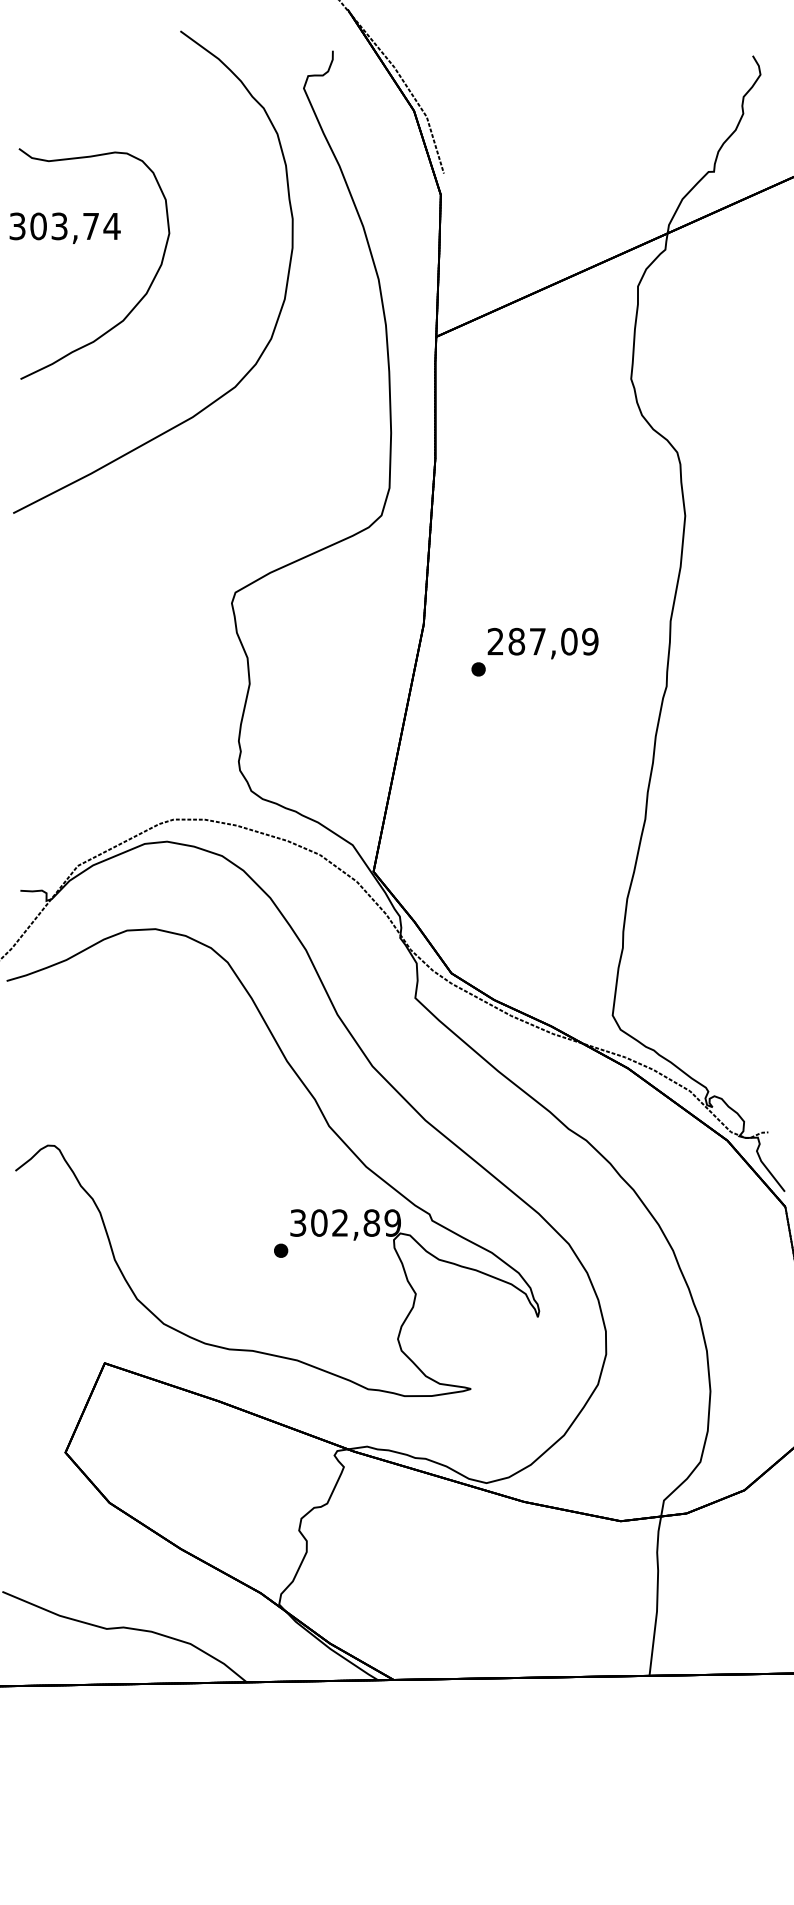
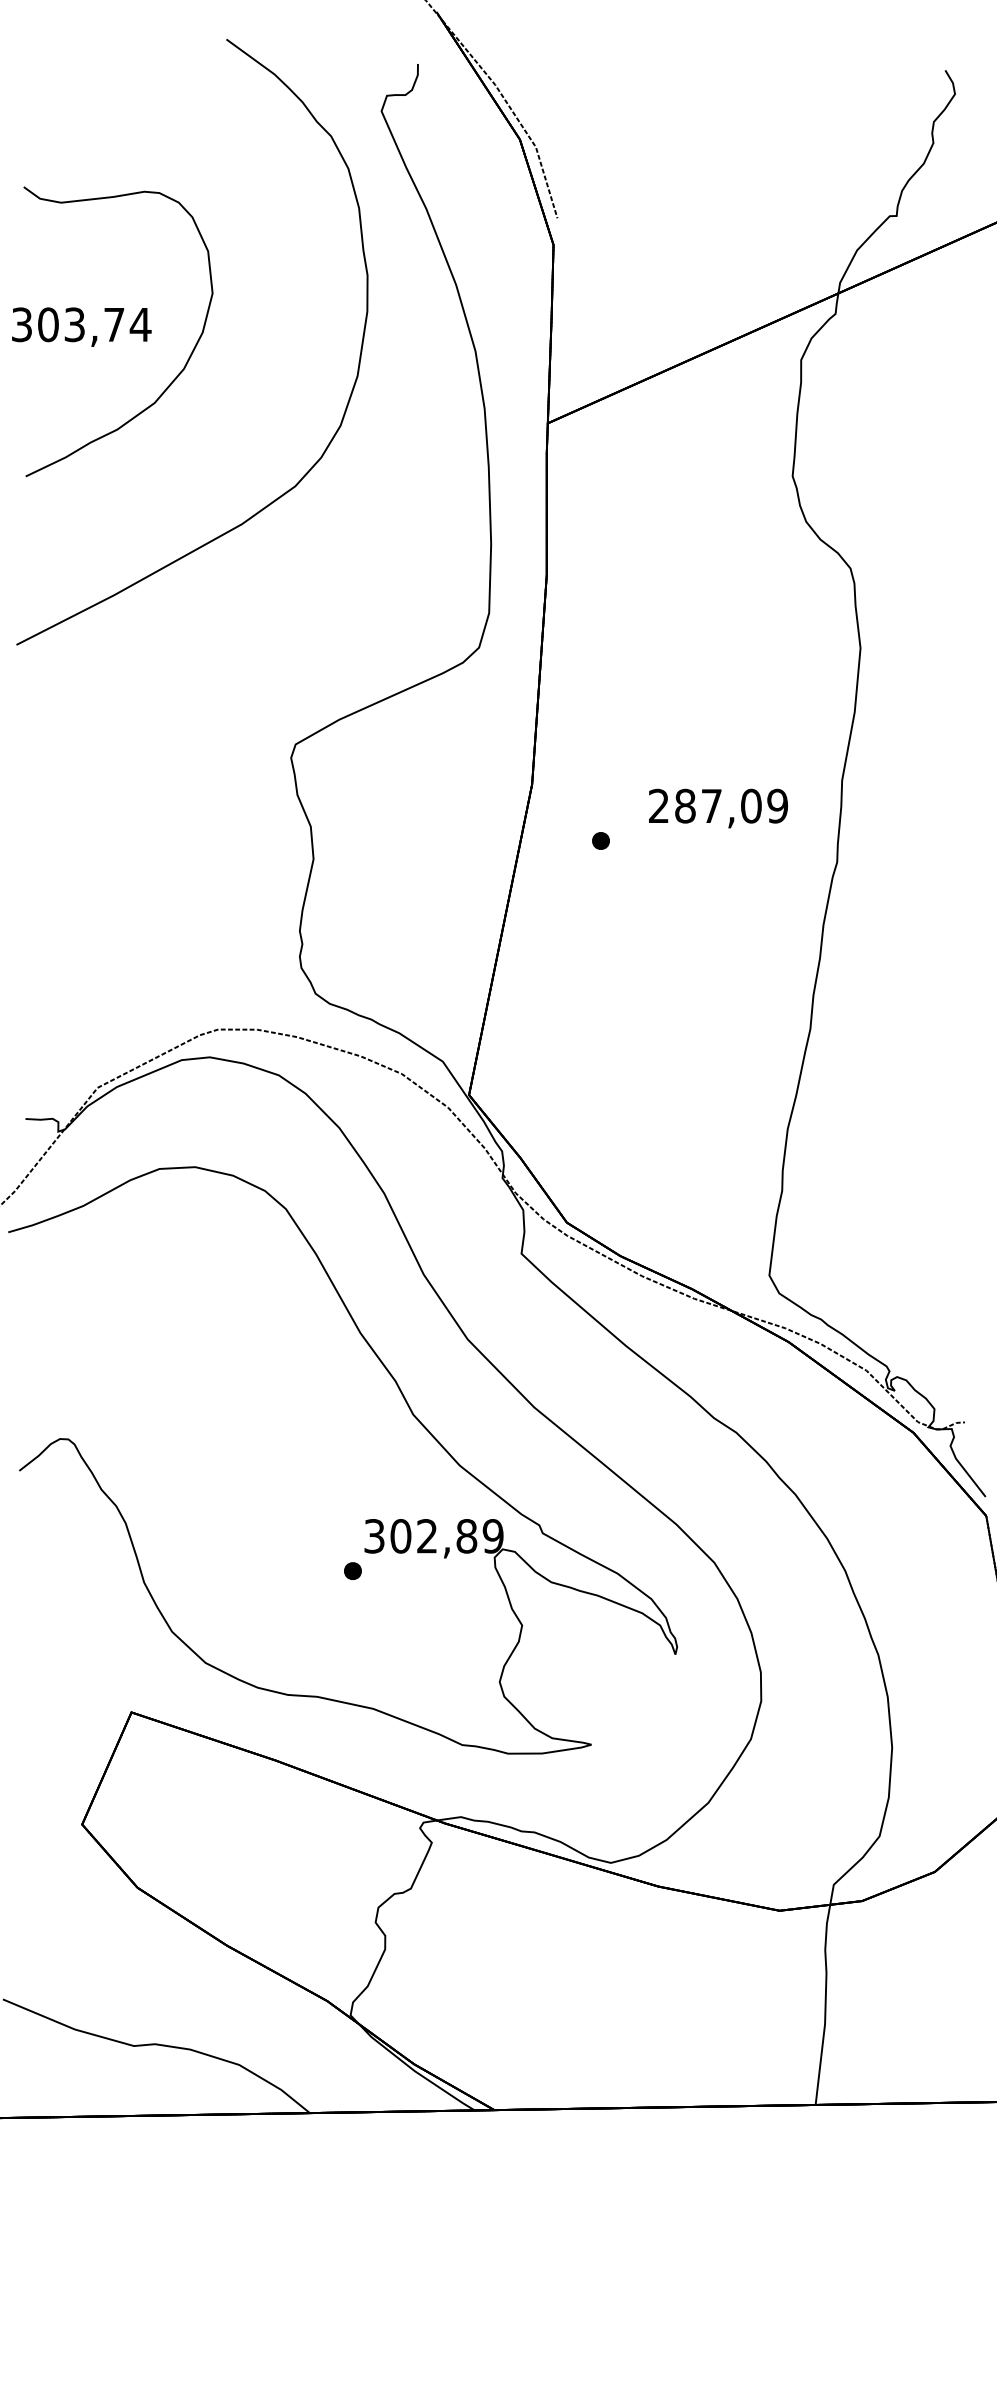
text: (64, 227) -> (80, 326), moved
text: (542, 643) -> (717, 808), moved

